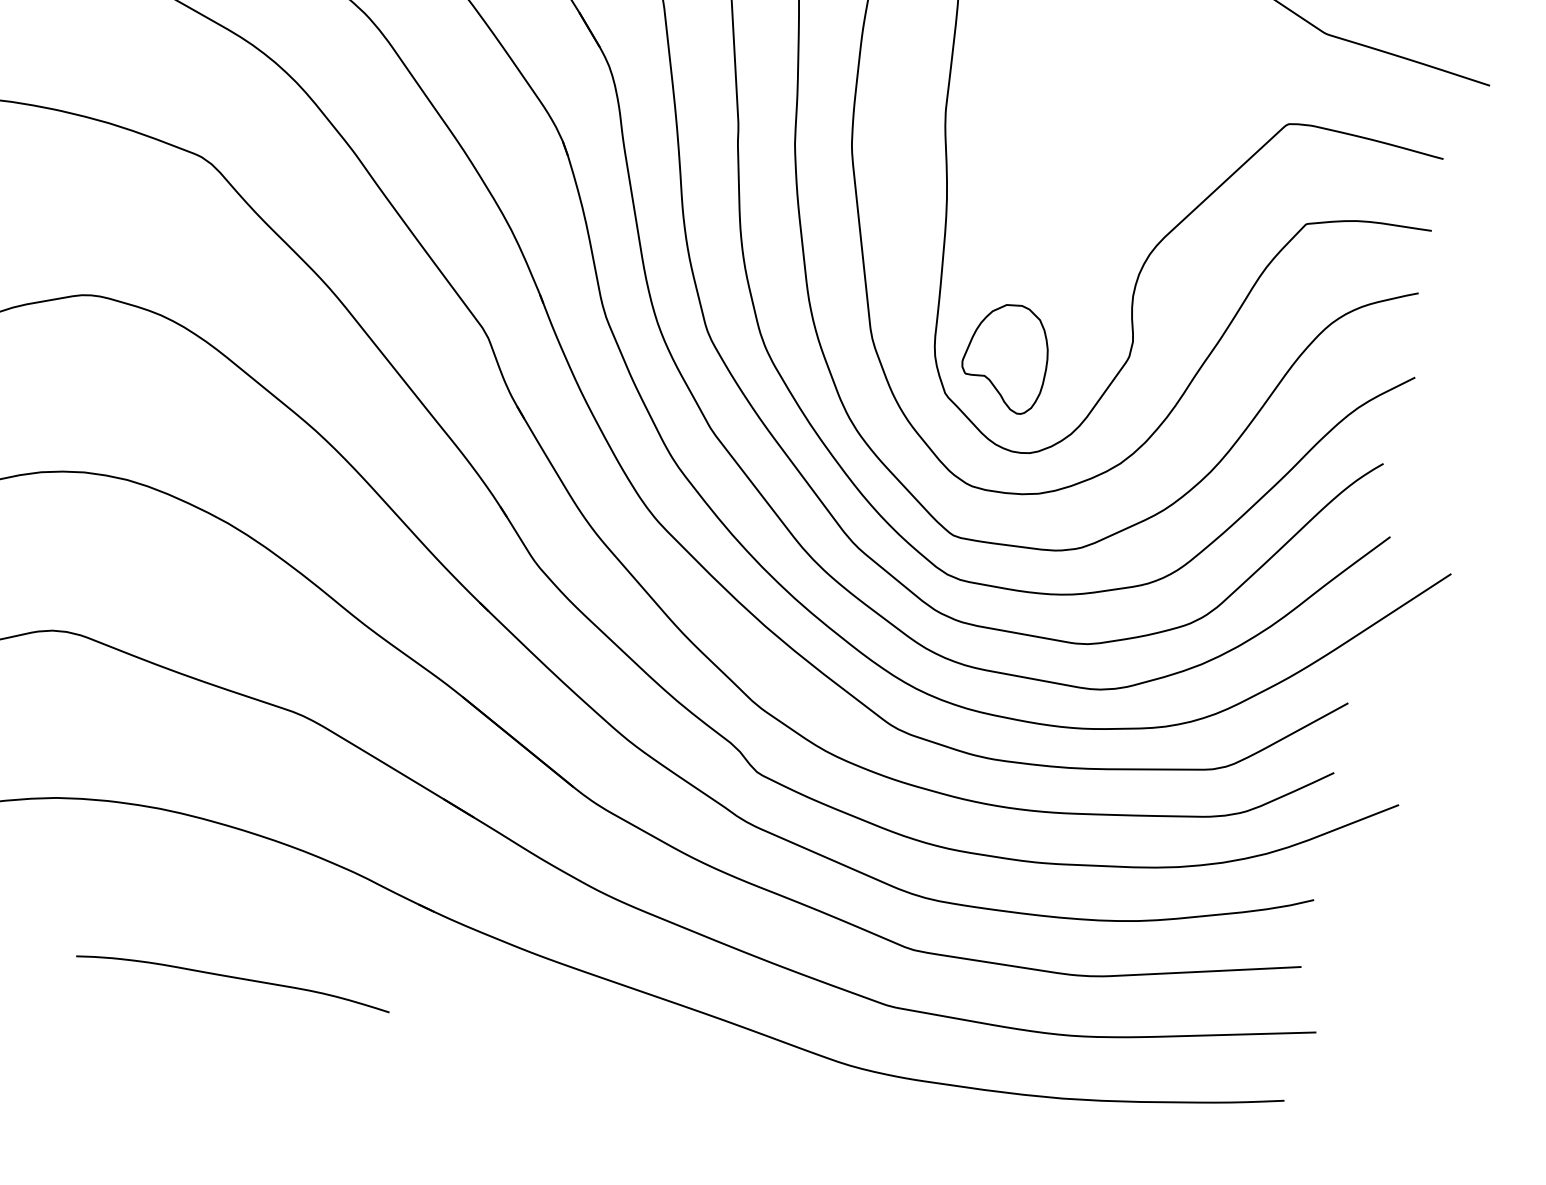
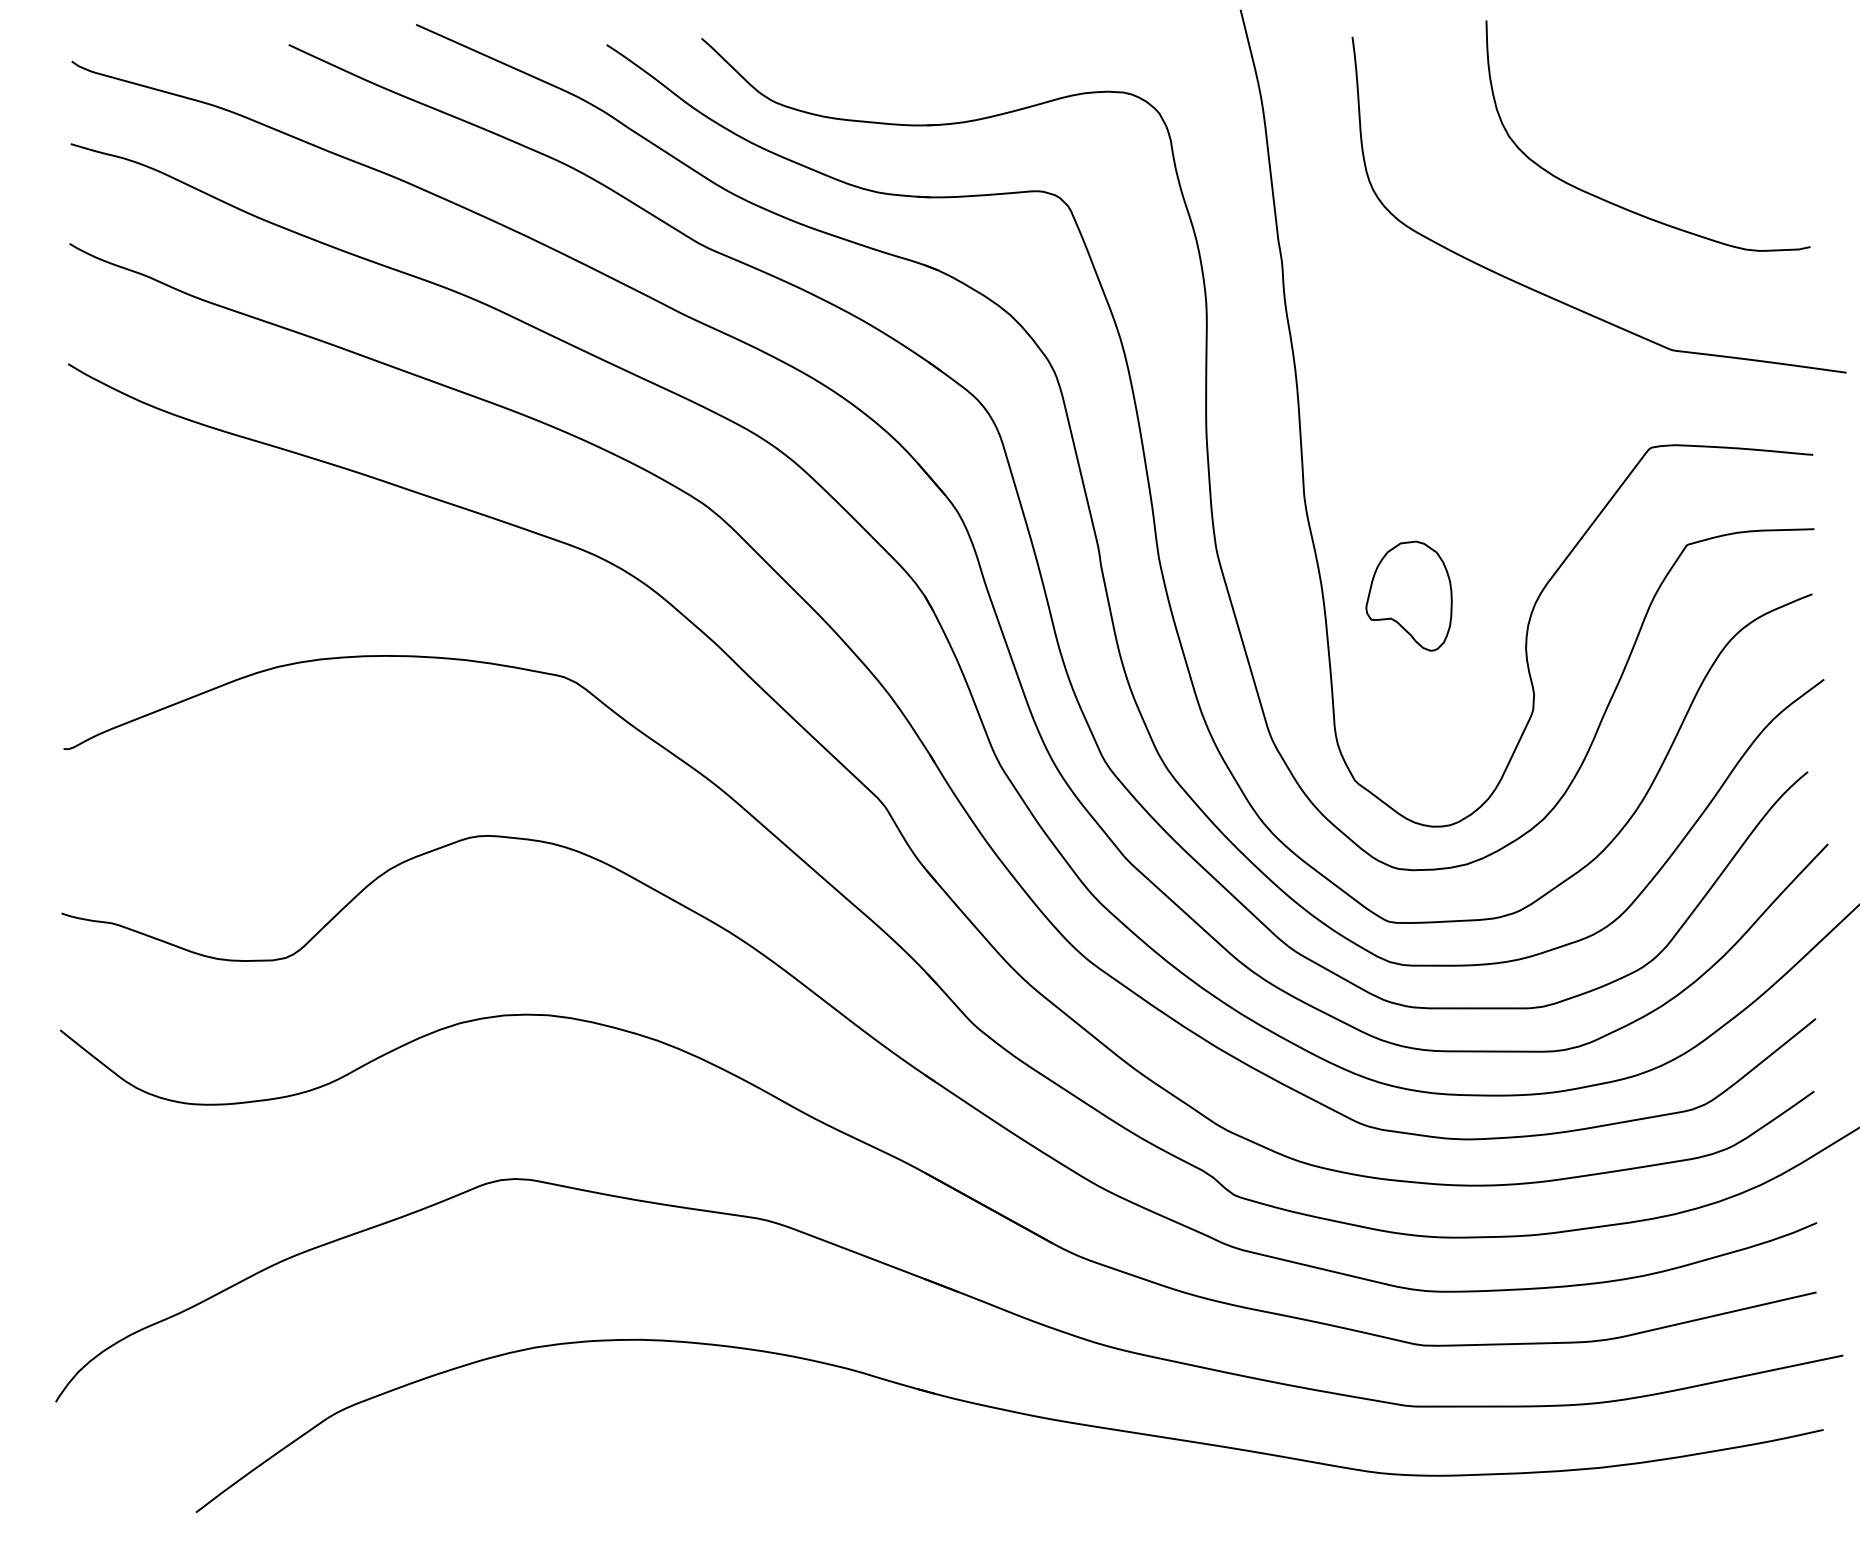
part: (1005, 356) -> (1408, 595), moved
curve: (233, 977) -> (745, 1496), removed

